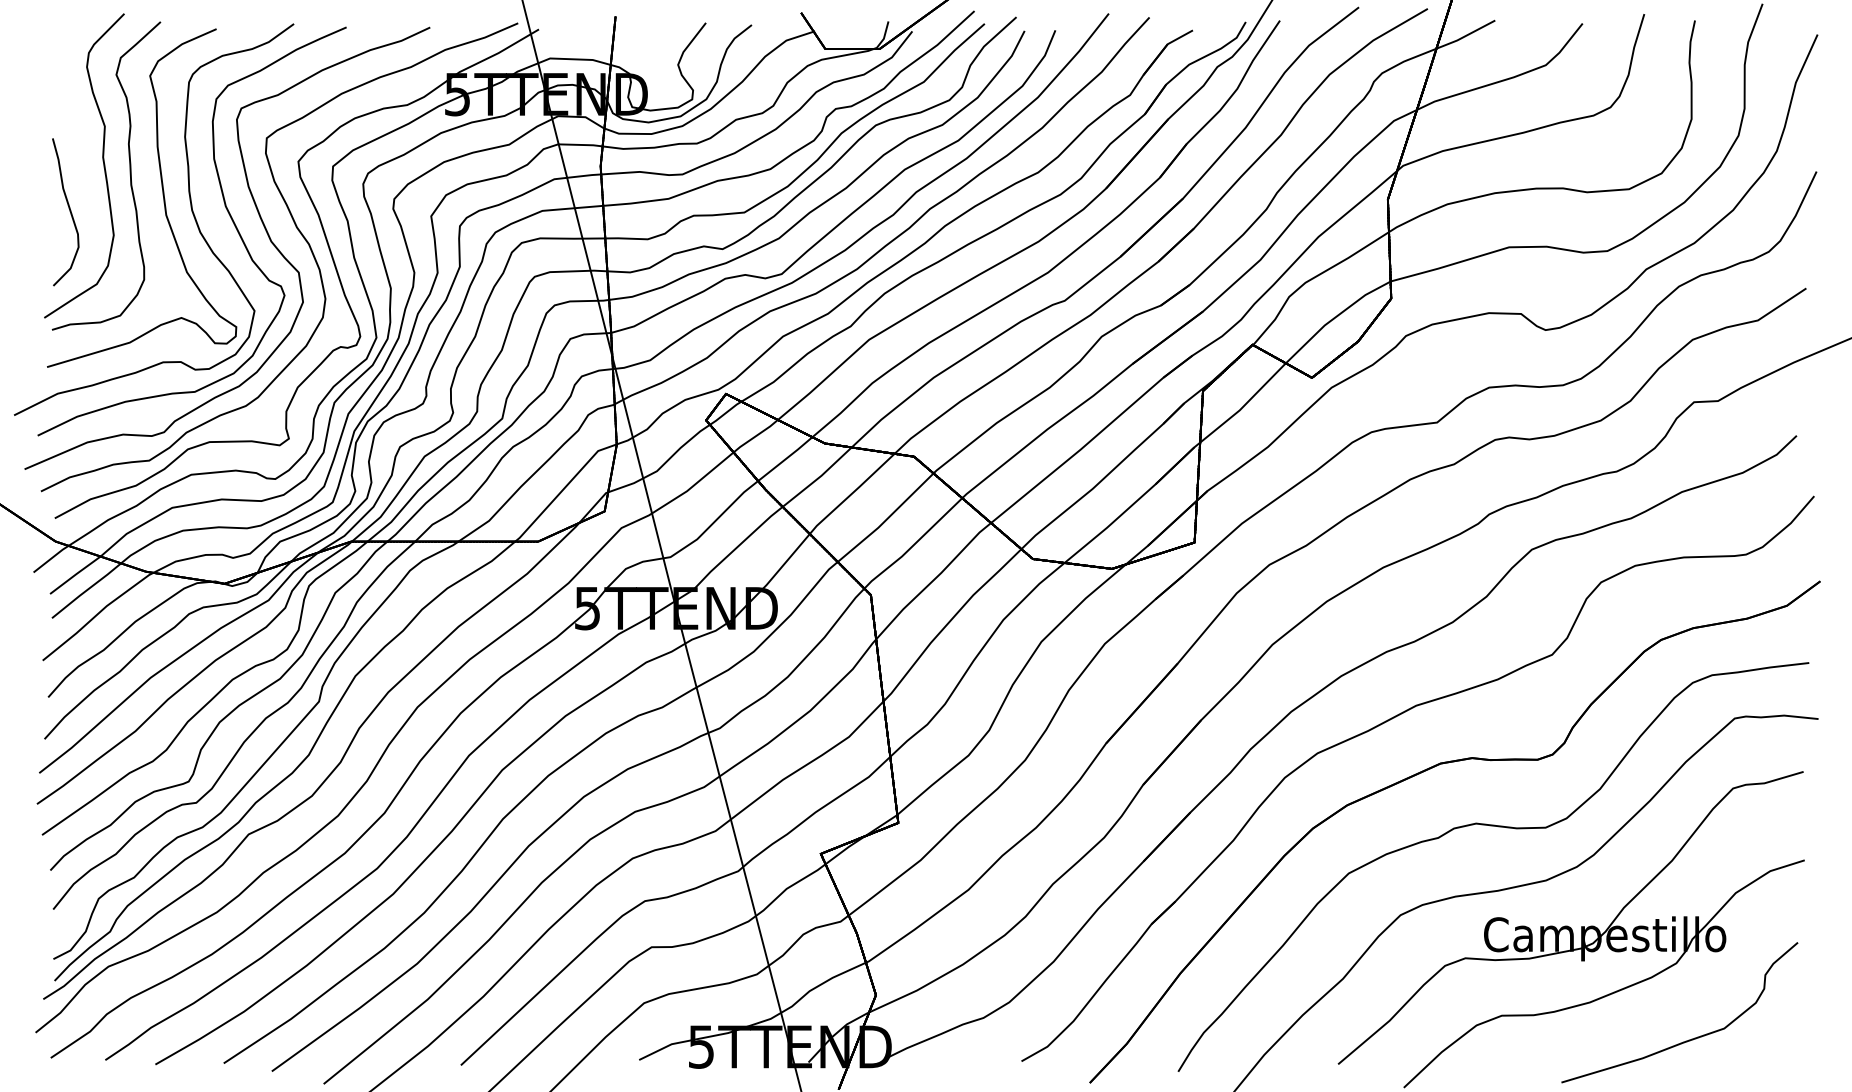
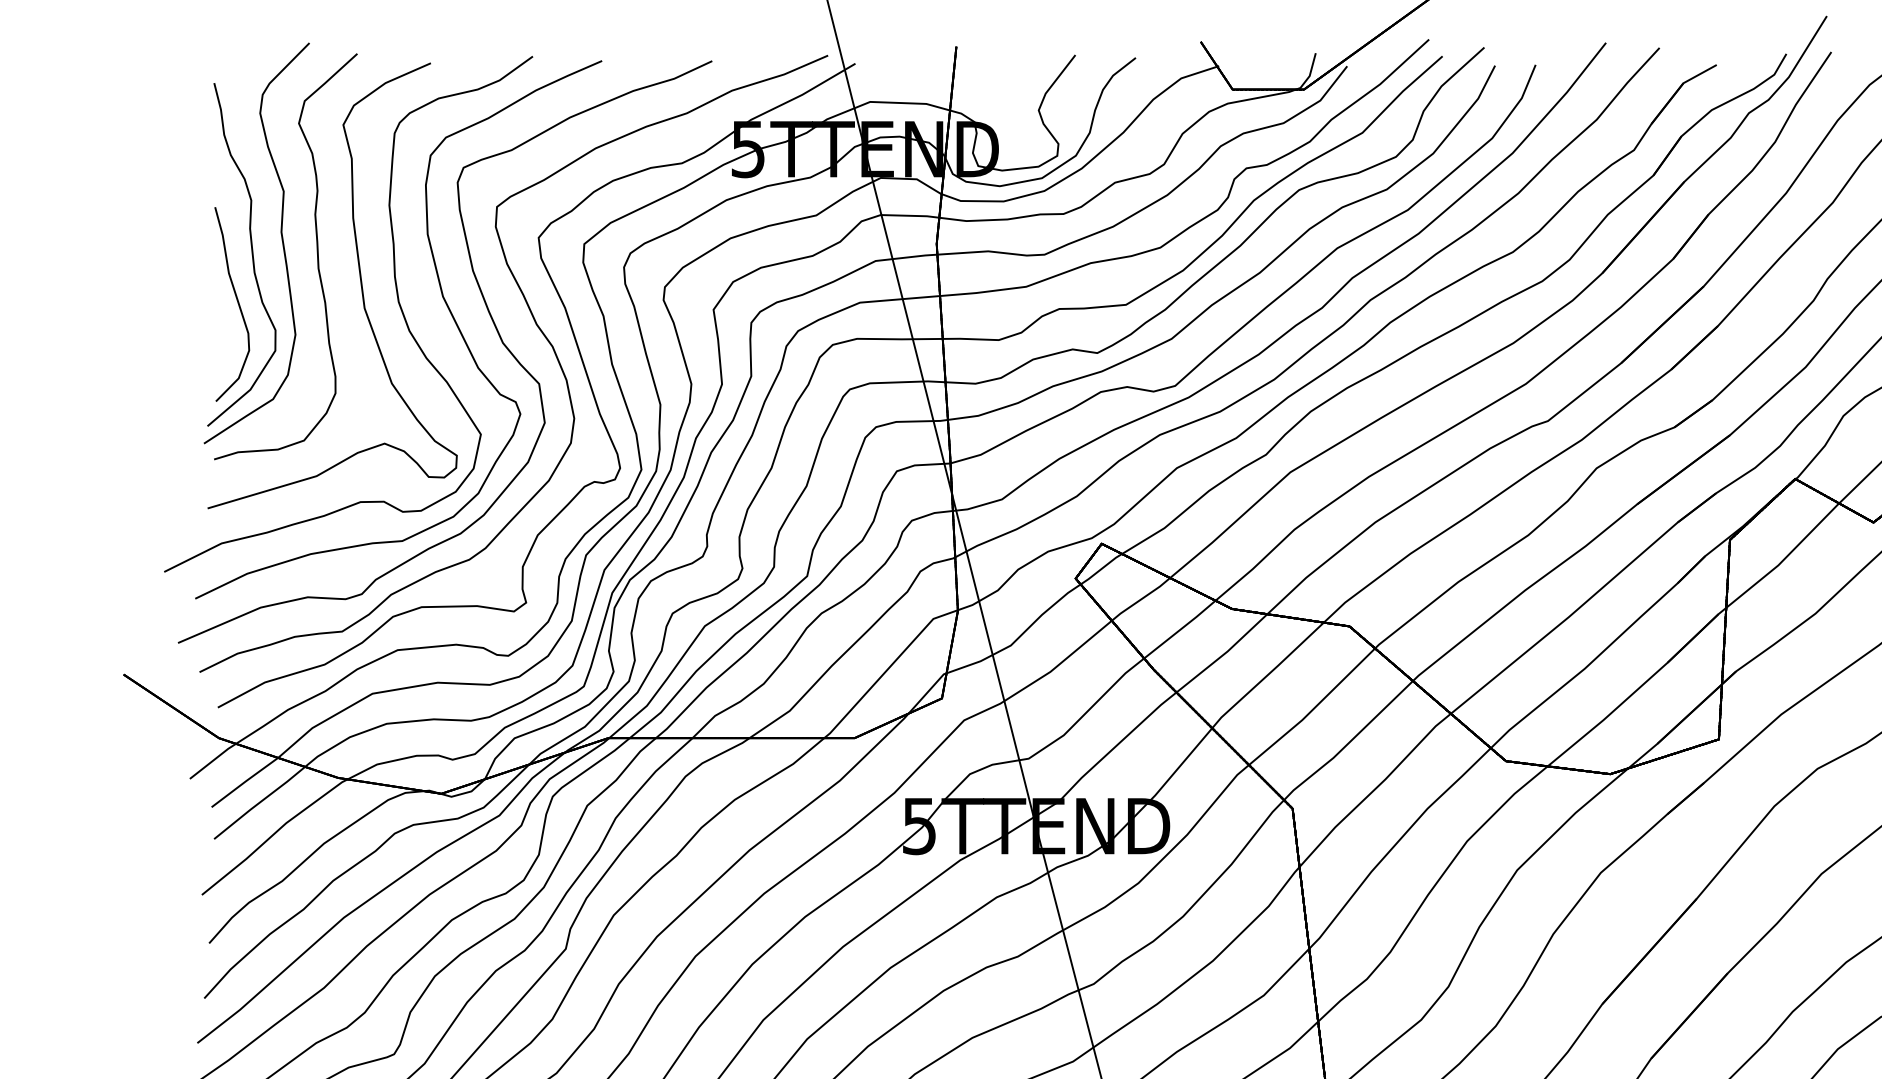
part: (80, 174) -> (251, 254), added

